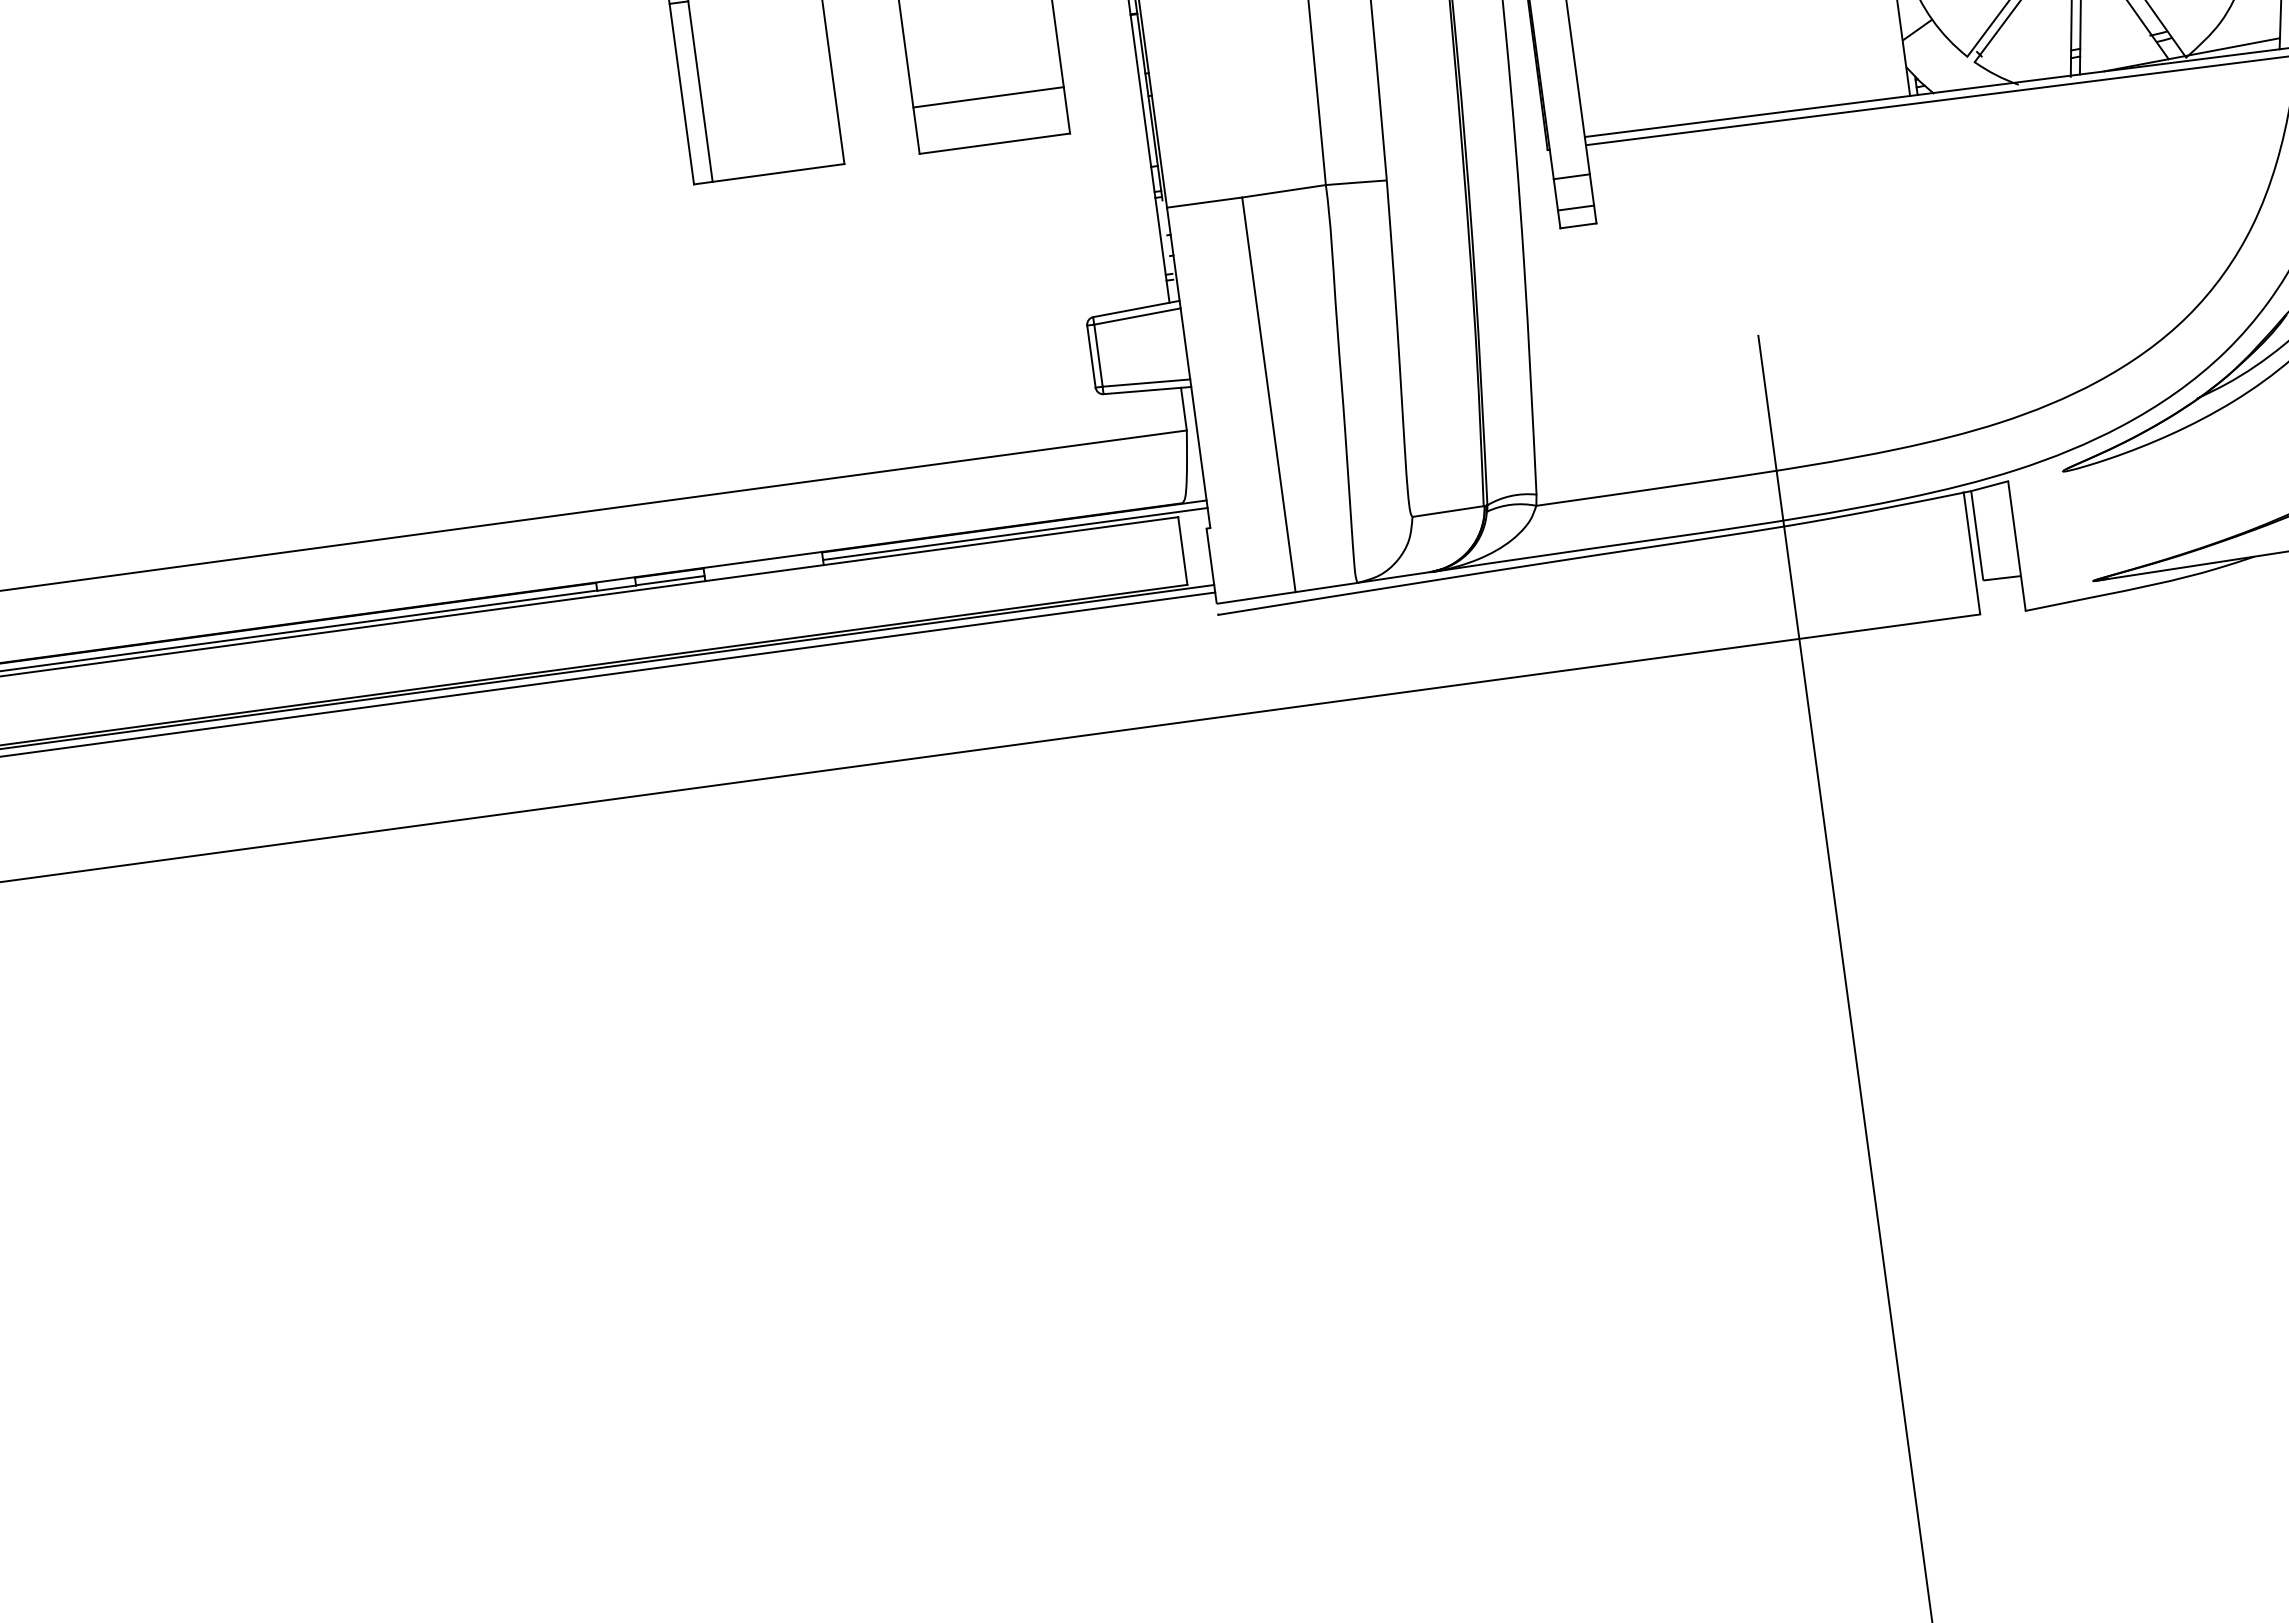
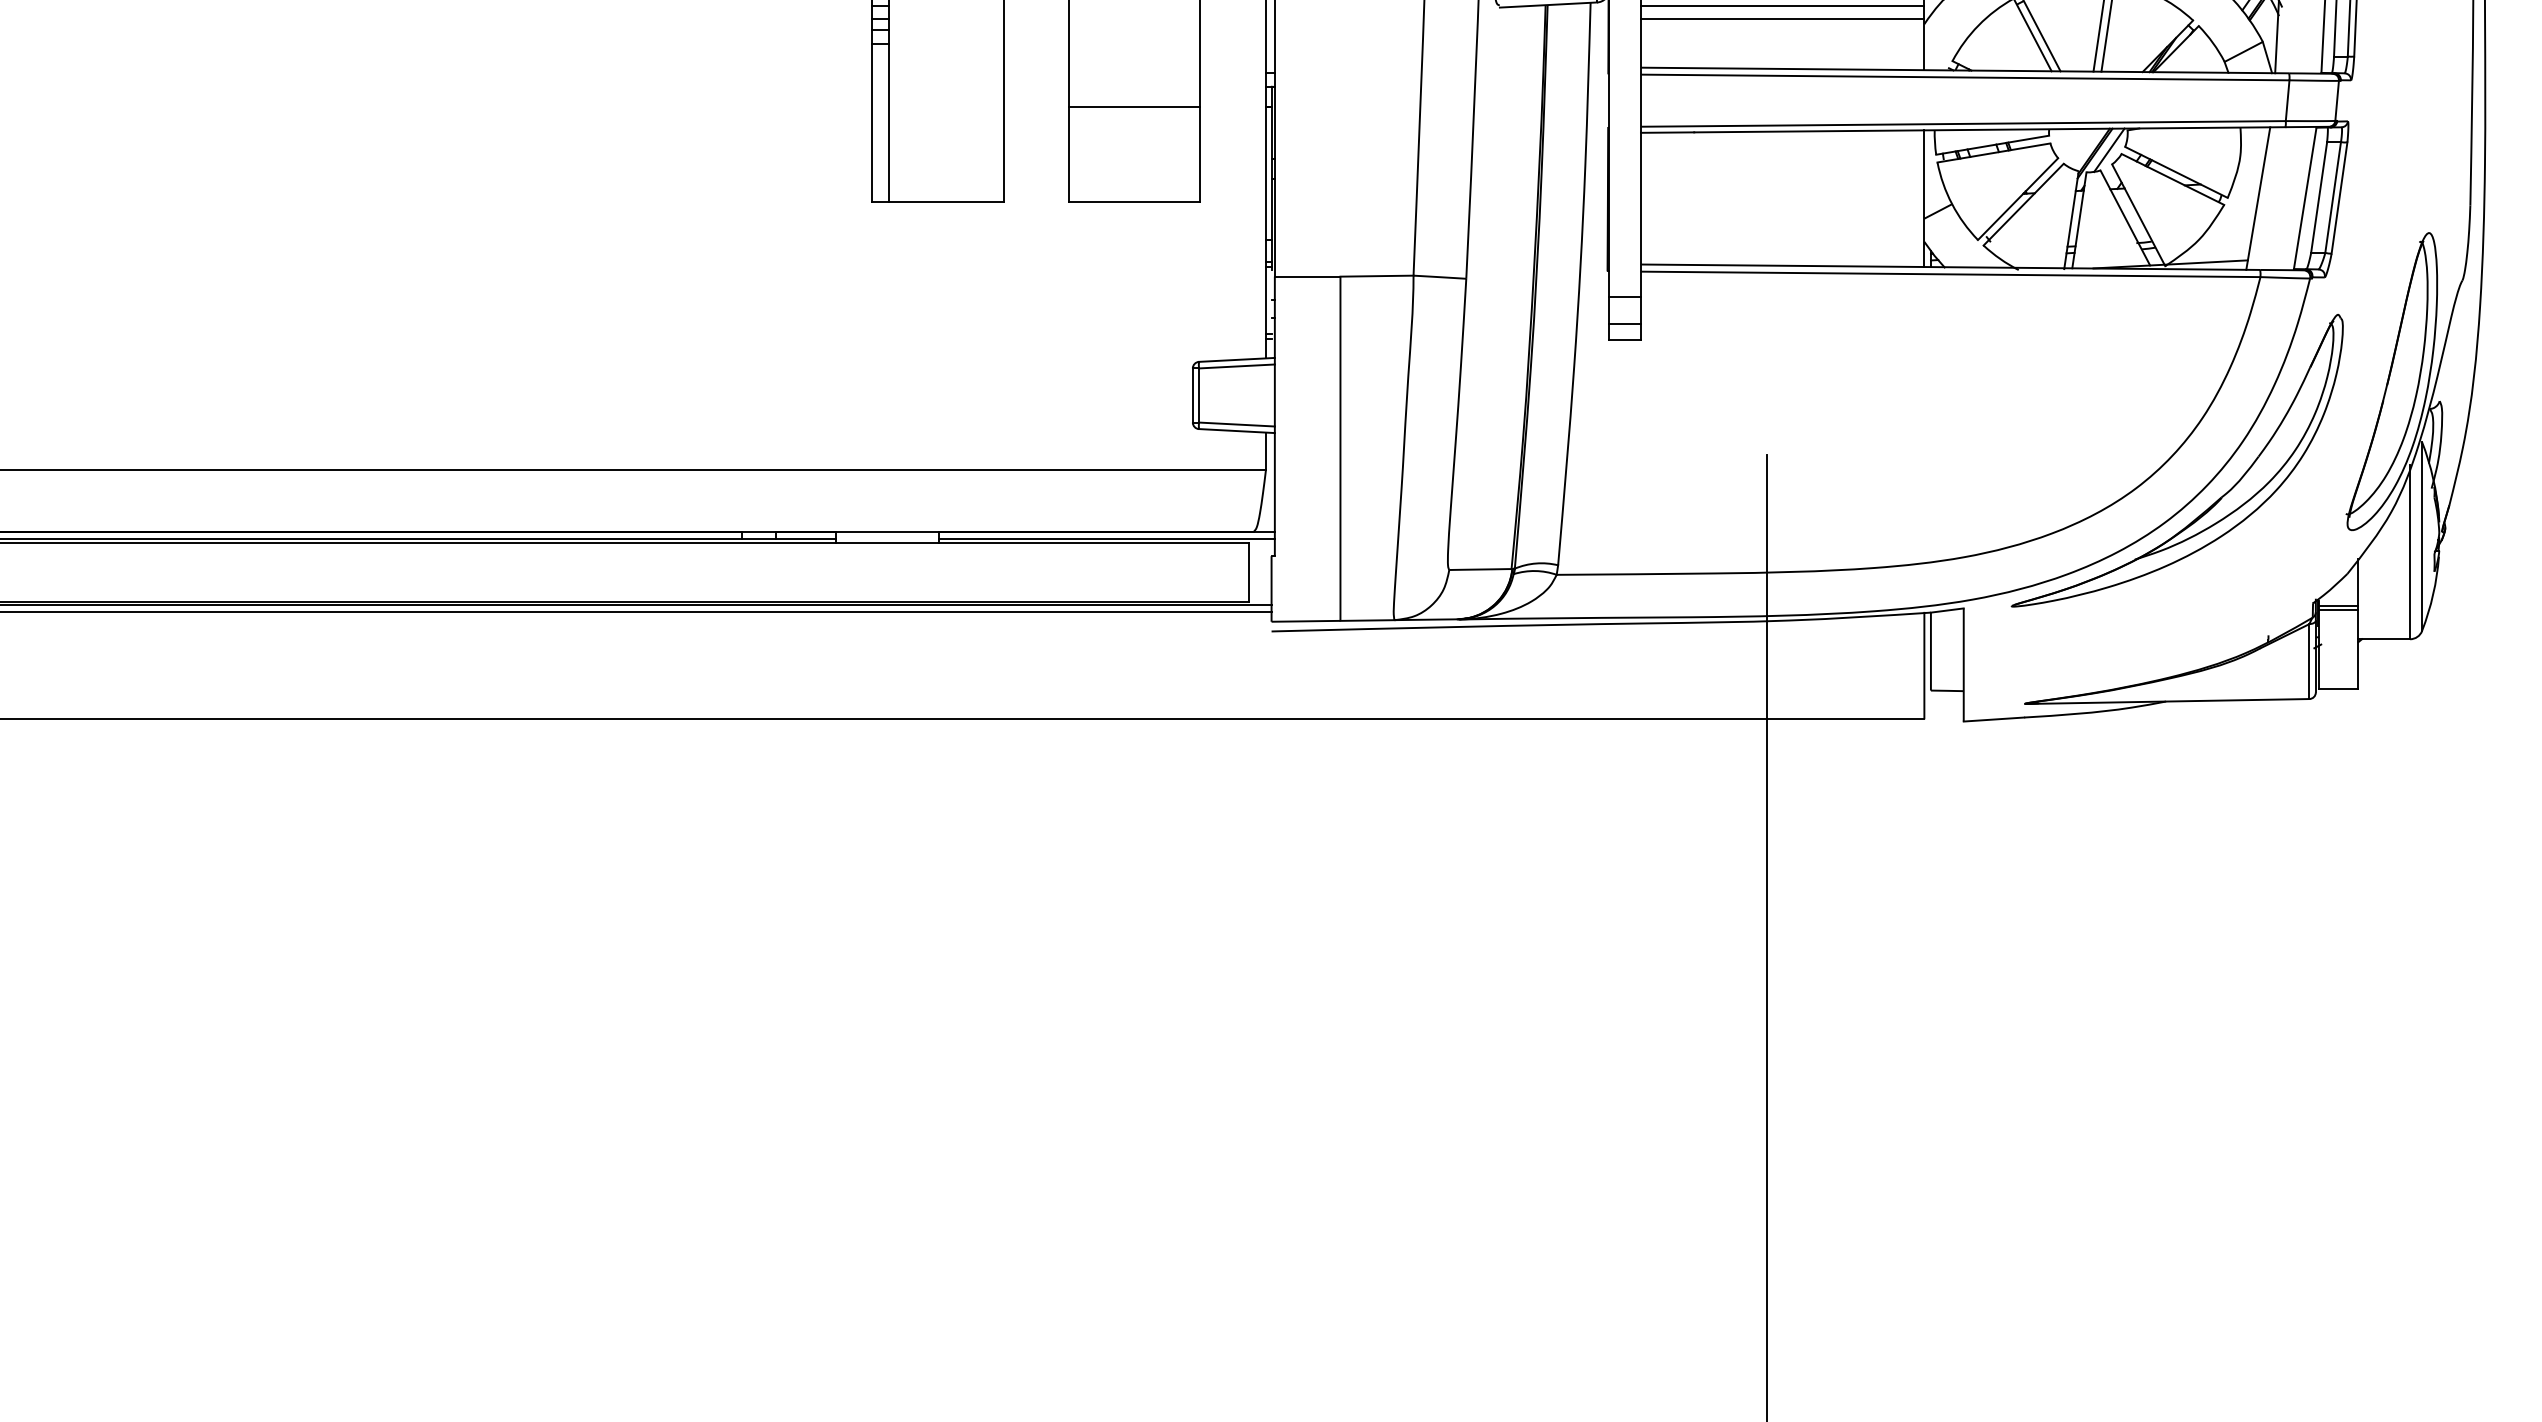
line: (988, 97) -> (1134, 107), moved

